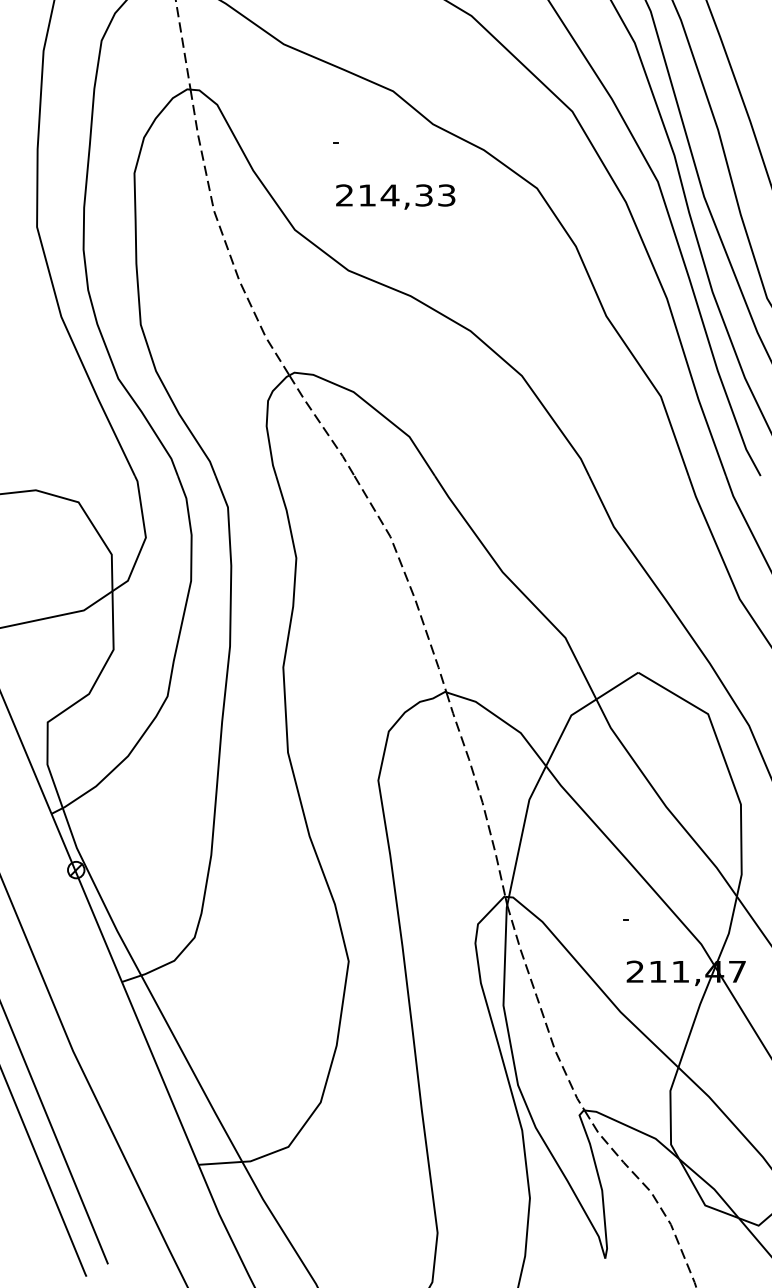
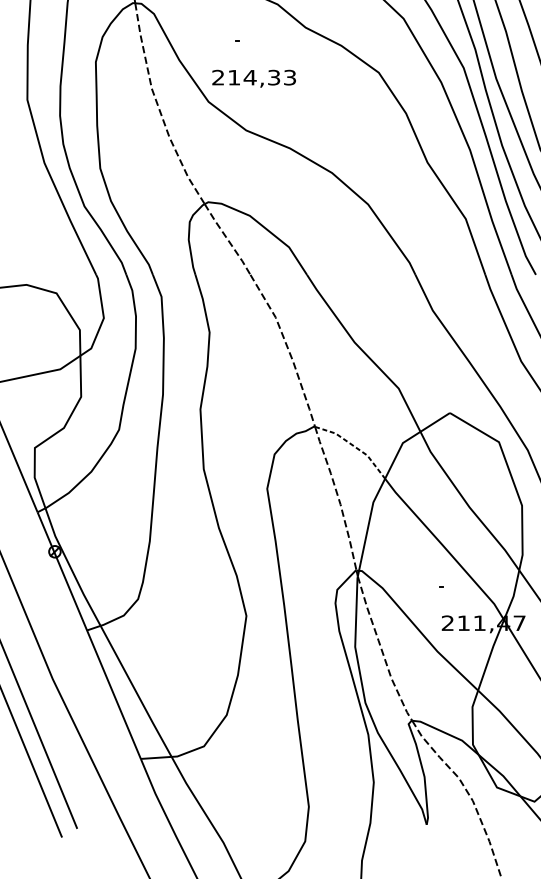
text: (395, 196) -> (254, 78), moved
line: (502, 720) -> (354, 446), solid -> dashed

